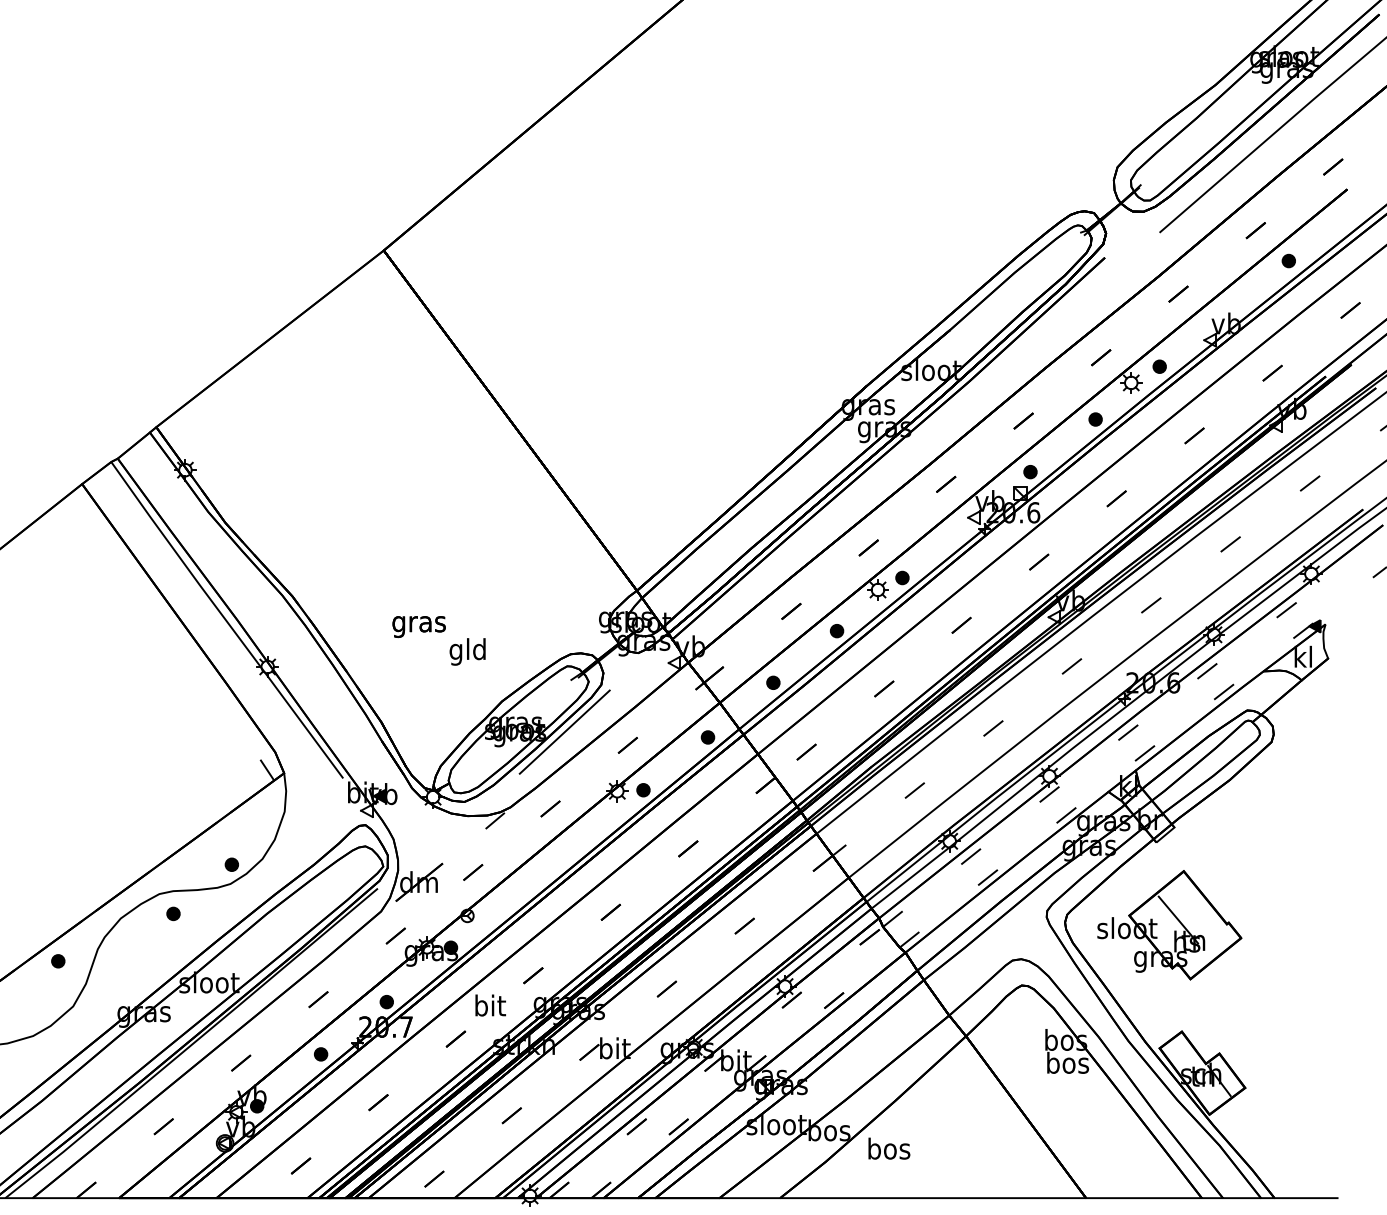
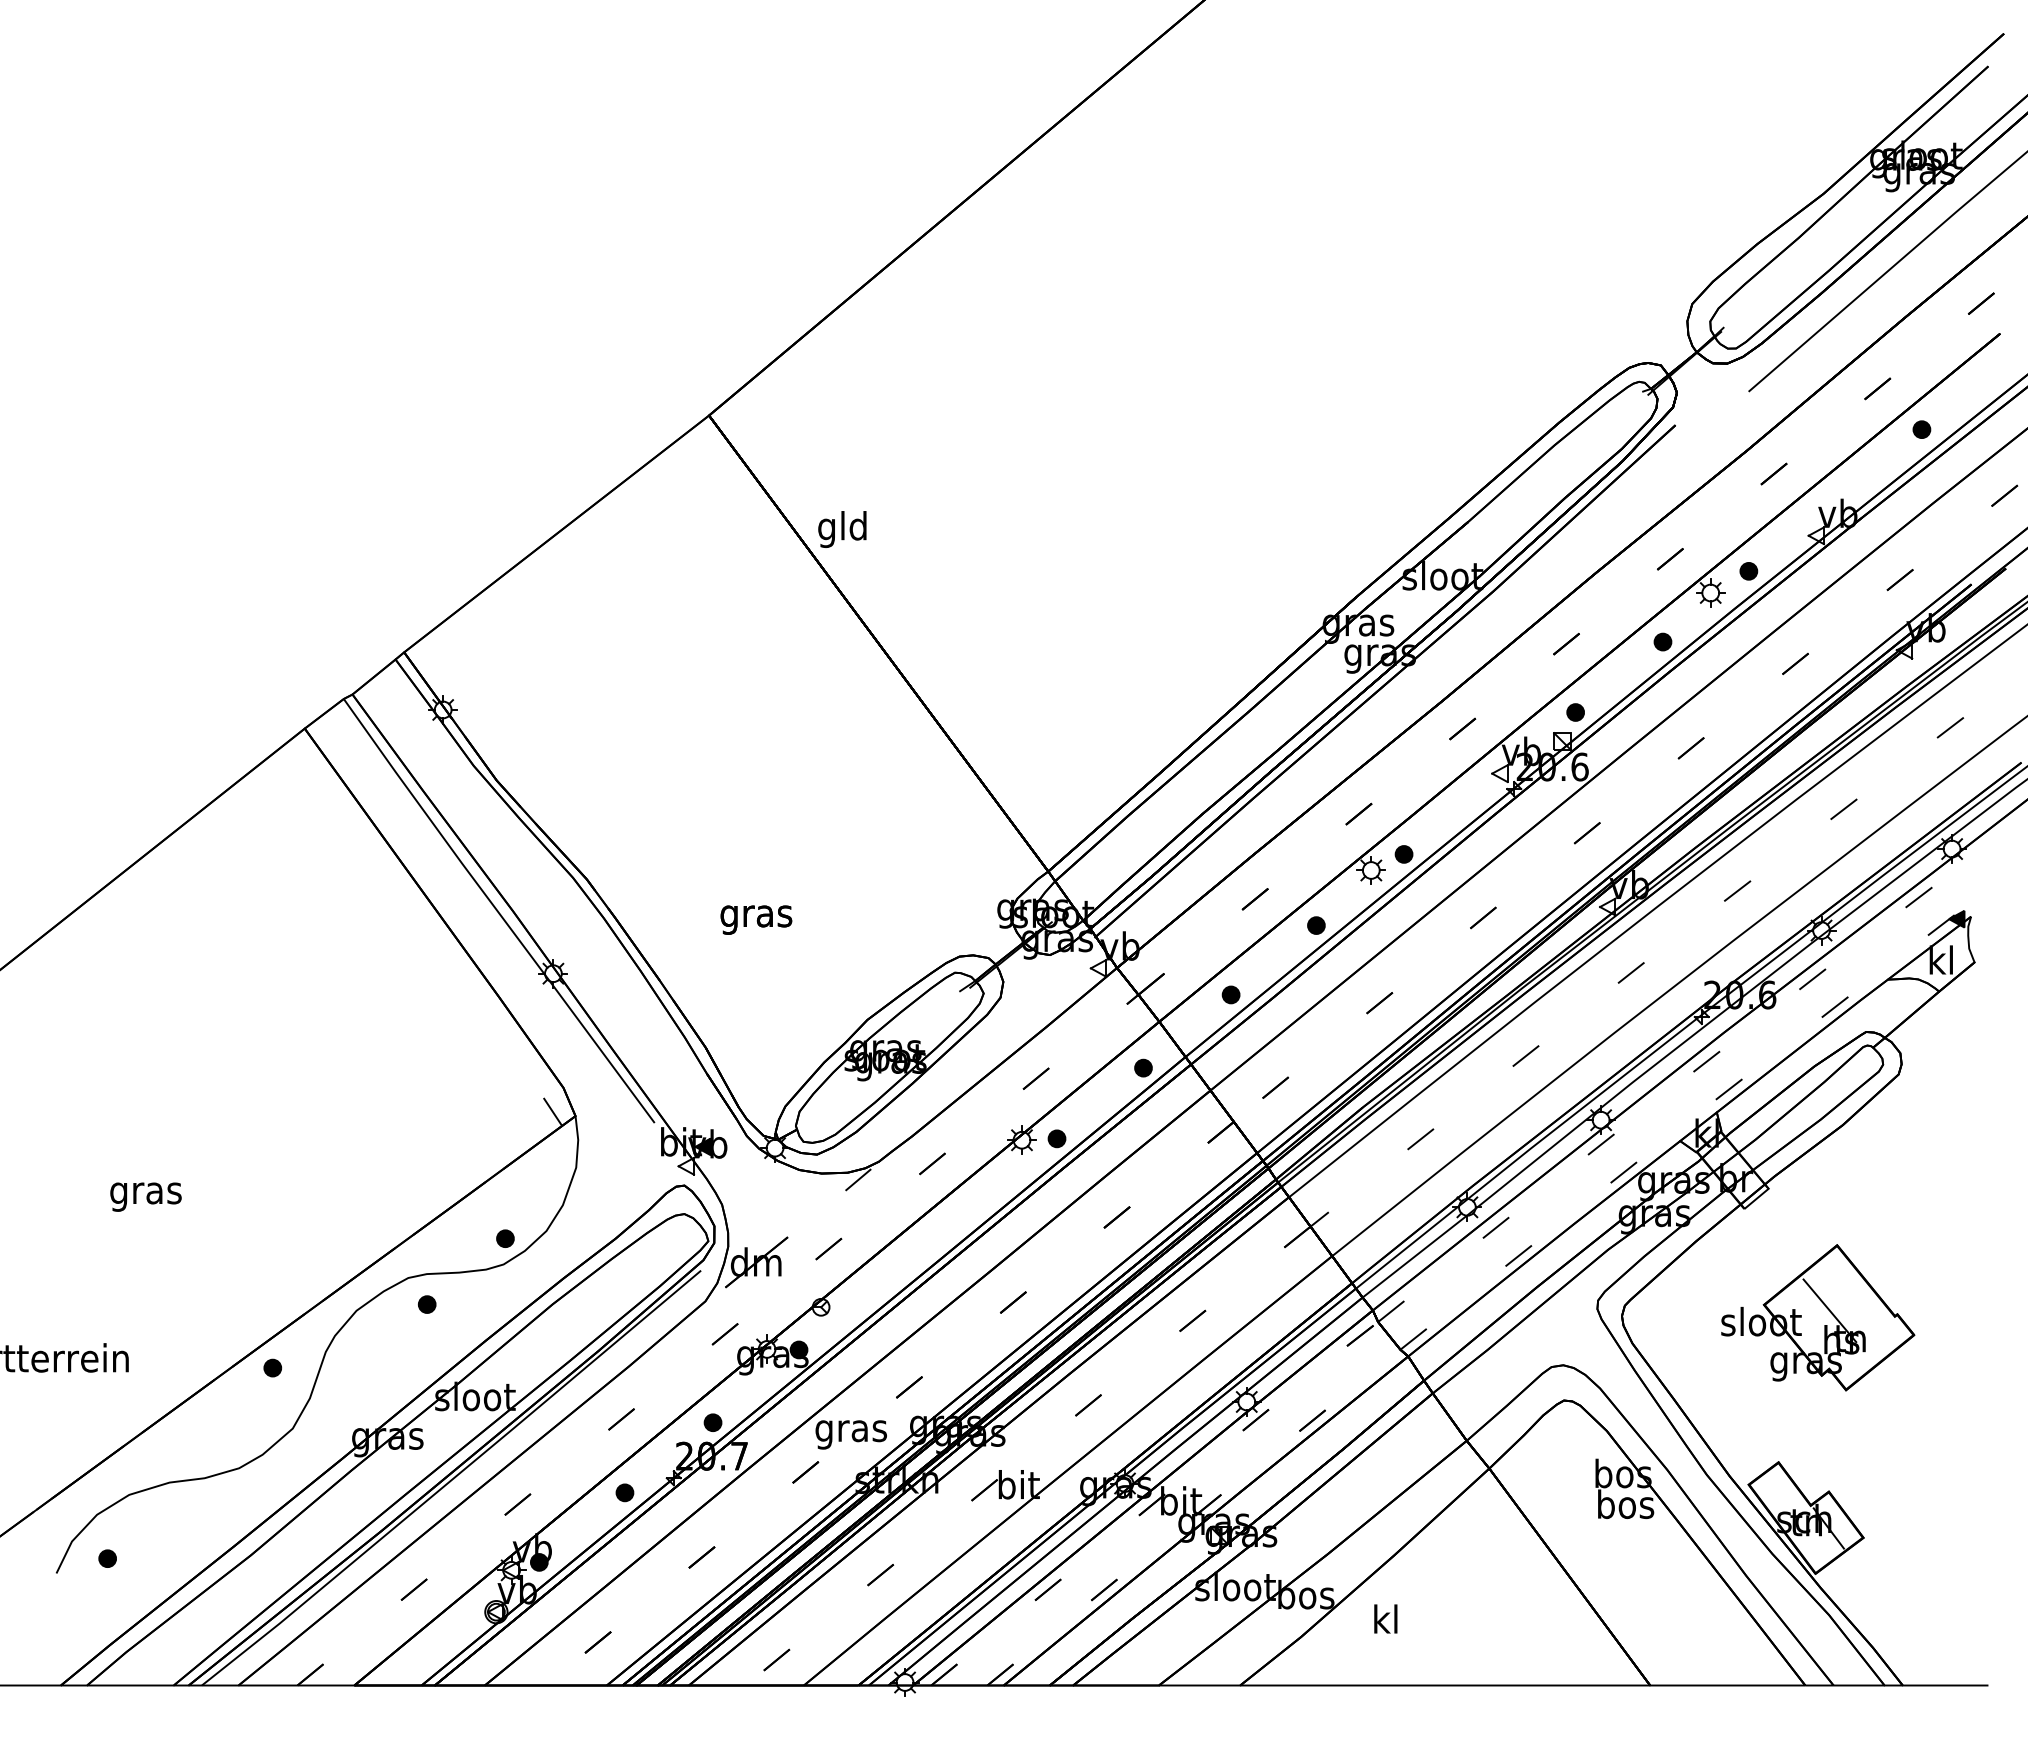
text: (467, 651) -> (842, 529), moved
line: (564, 731) -> (951, 1060), removed
part: (1169, 925) -> (1818, 1317), moved
text: (489, 1007) -> (850, 1430), bit -> gras
text: (889, 1148) -> (1386, 1618), bos -> kl

